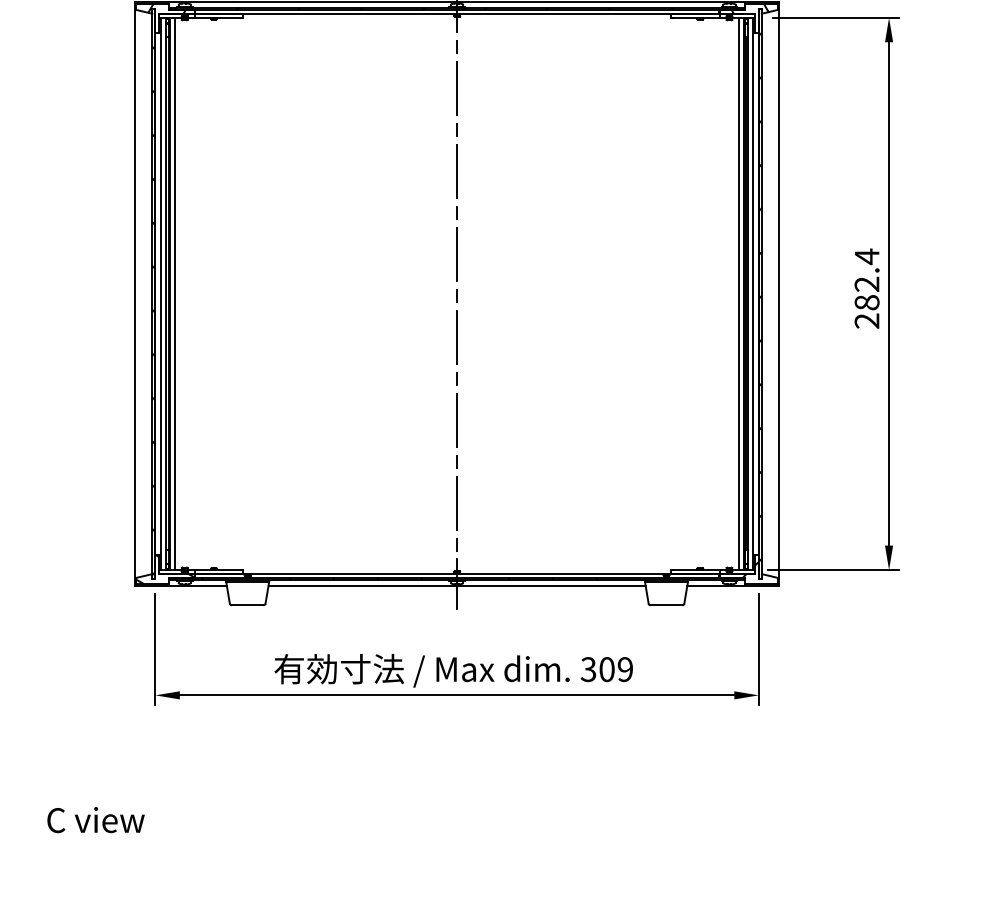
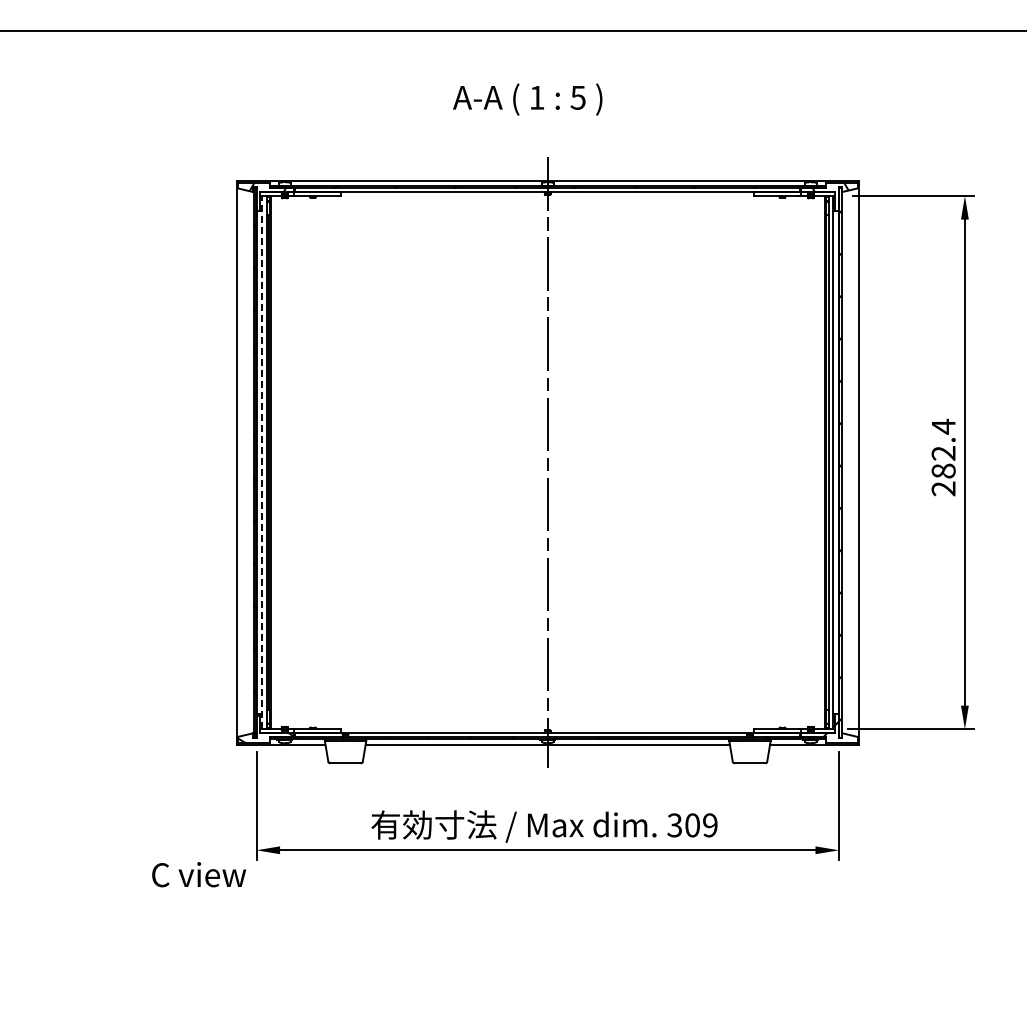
line: (161, 293) -> (262, 462), solid -> dashed
line: (175, 293) -> (275, 462), removed
line: (739, 293) -> (820, 462), removed
text: (96, 819) -> (199, 874), moved

